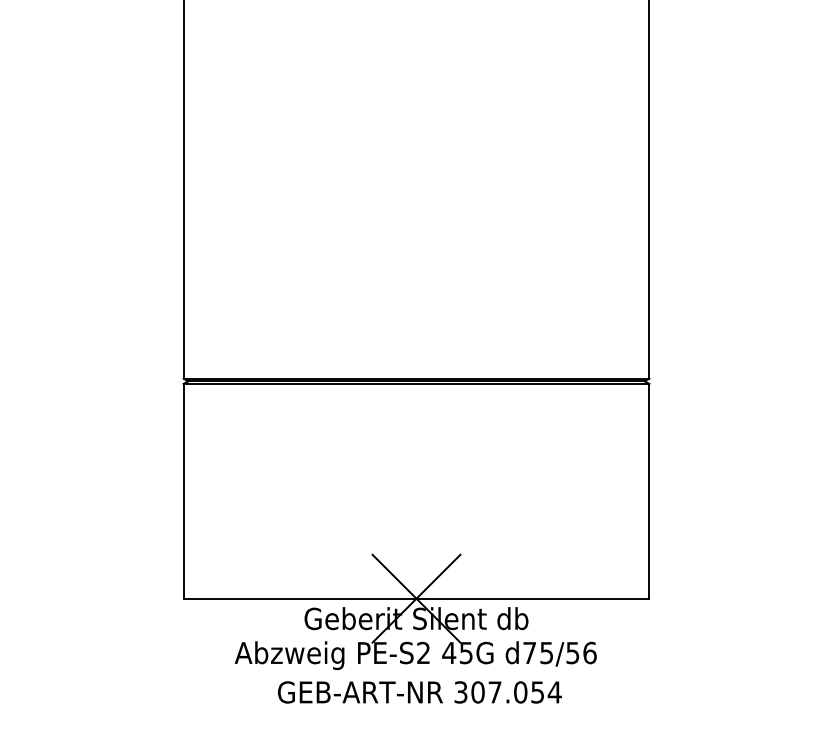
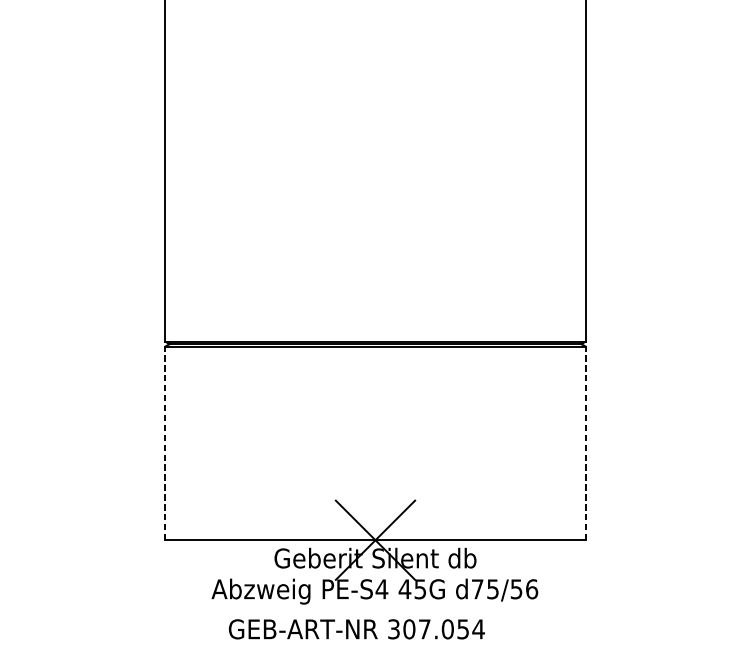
line: (183, 490) -> (165, 442), solid -> dashed
line: (649, 490) -> (585, 442), solid -> dashed
text: (423, 652) -> (381, 588), PE-S2 -> PE-S4
text: (419, 692) -> (356, 629), moved

